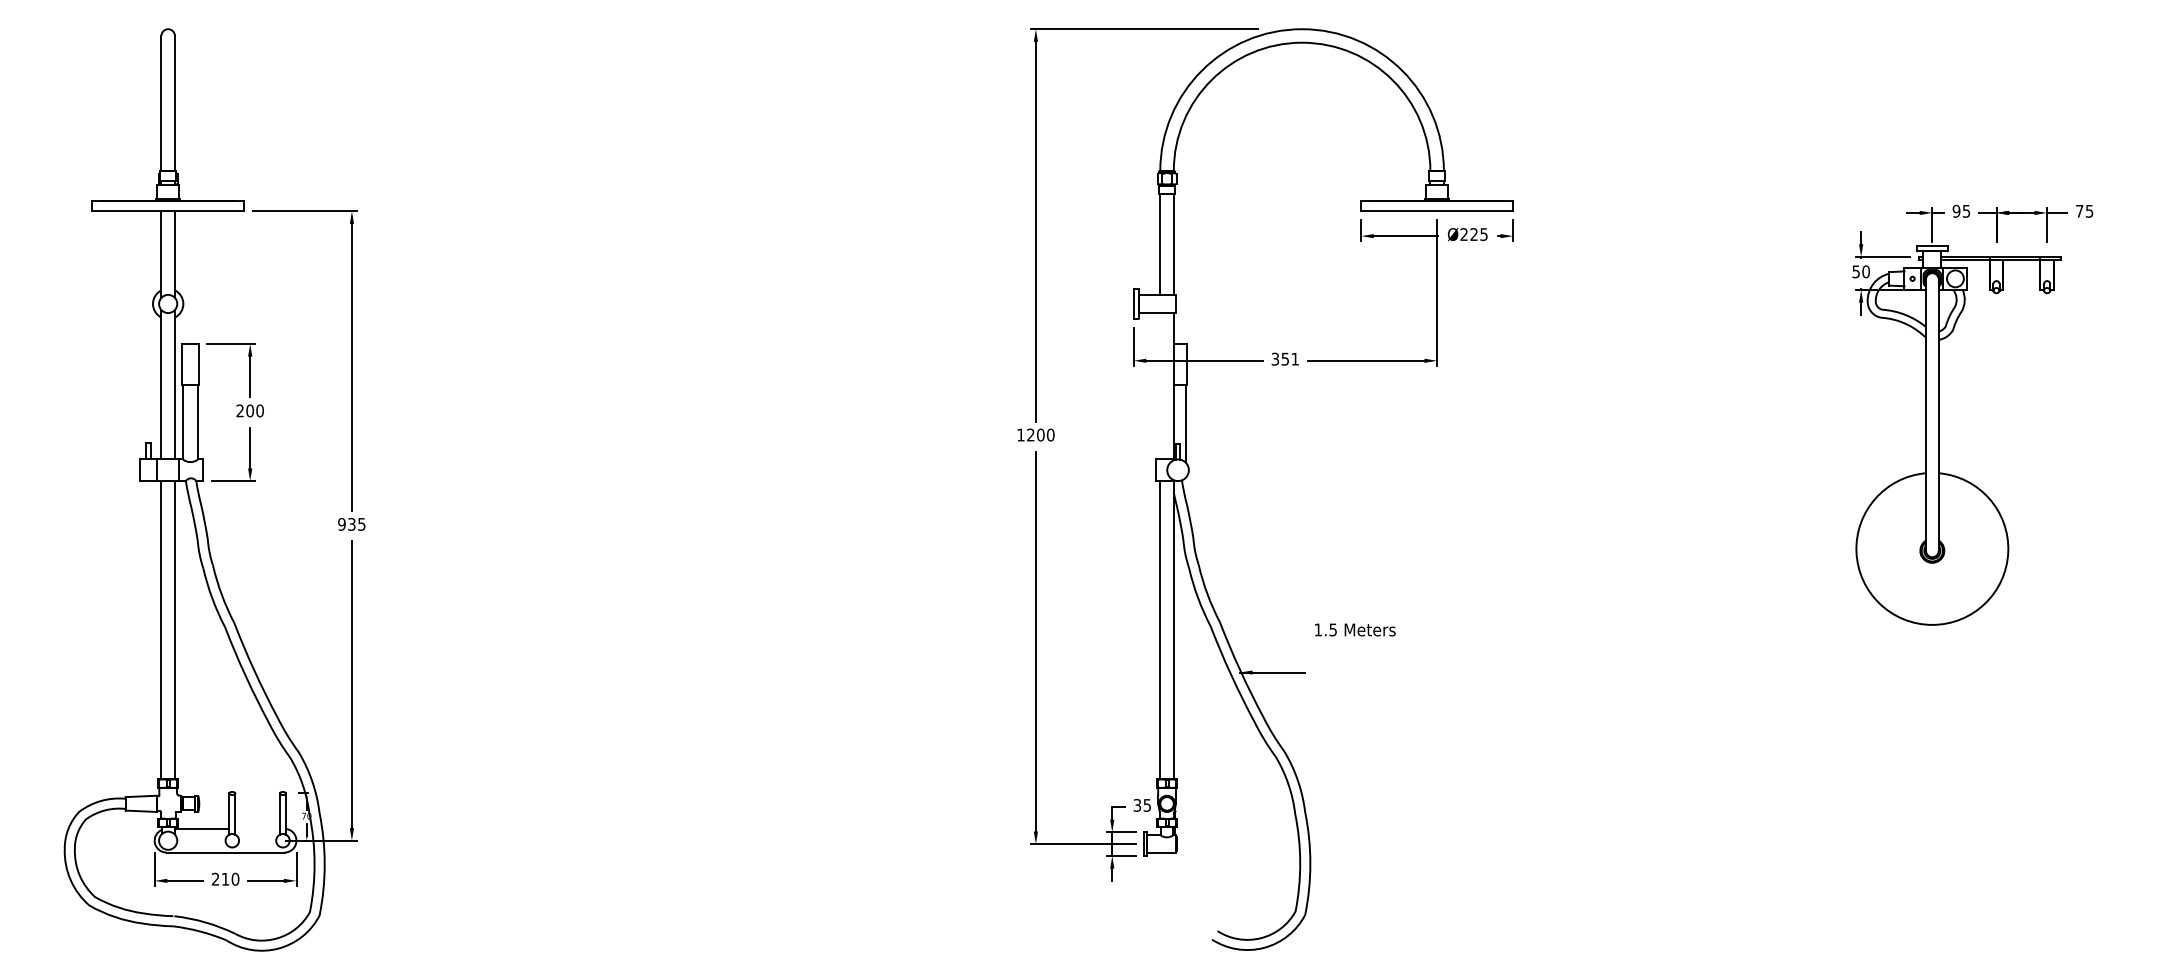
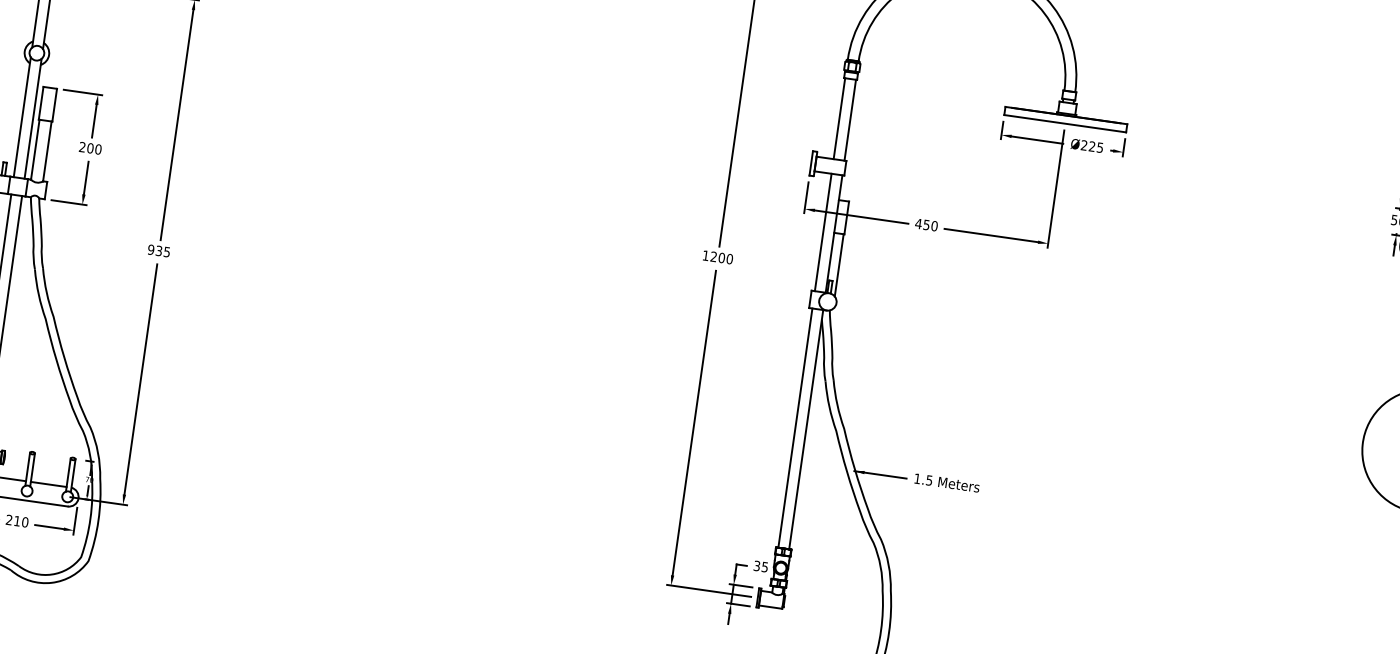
text: (1285, 358) -> (926, 224), 351 -> 450
line: (1160, 386) -> (823, 232), added
text: (1355, 629) -> (947, 482), moved
line: (257, 828) -> (48, 484), added

